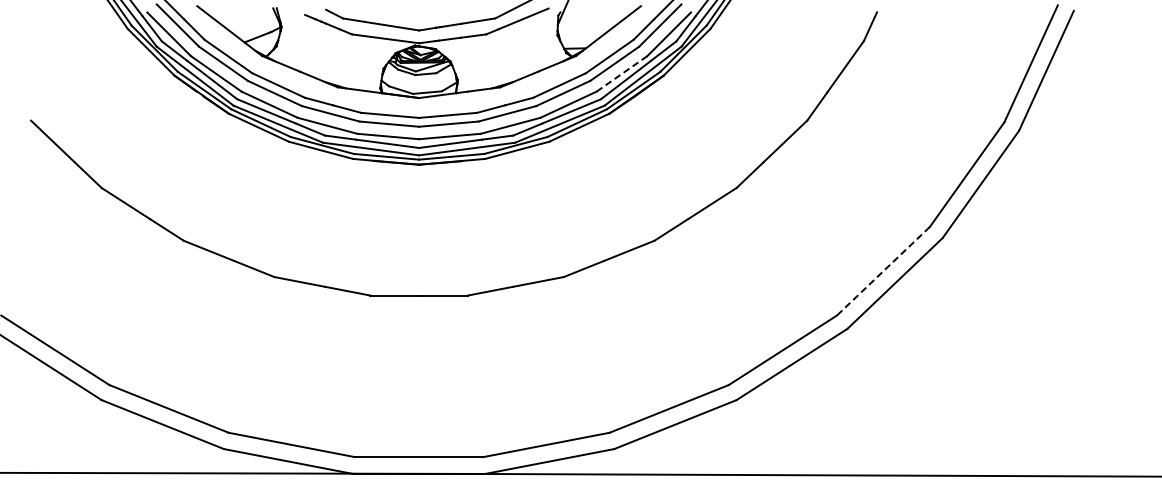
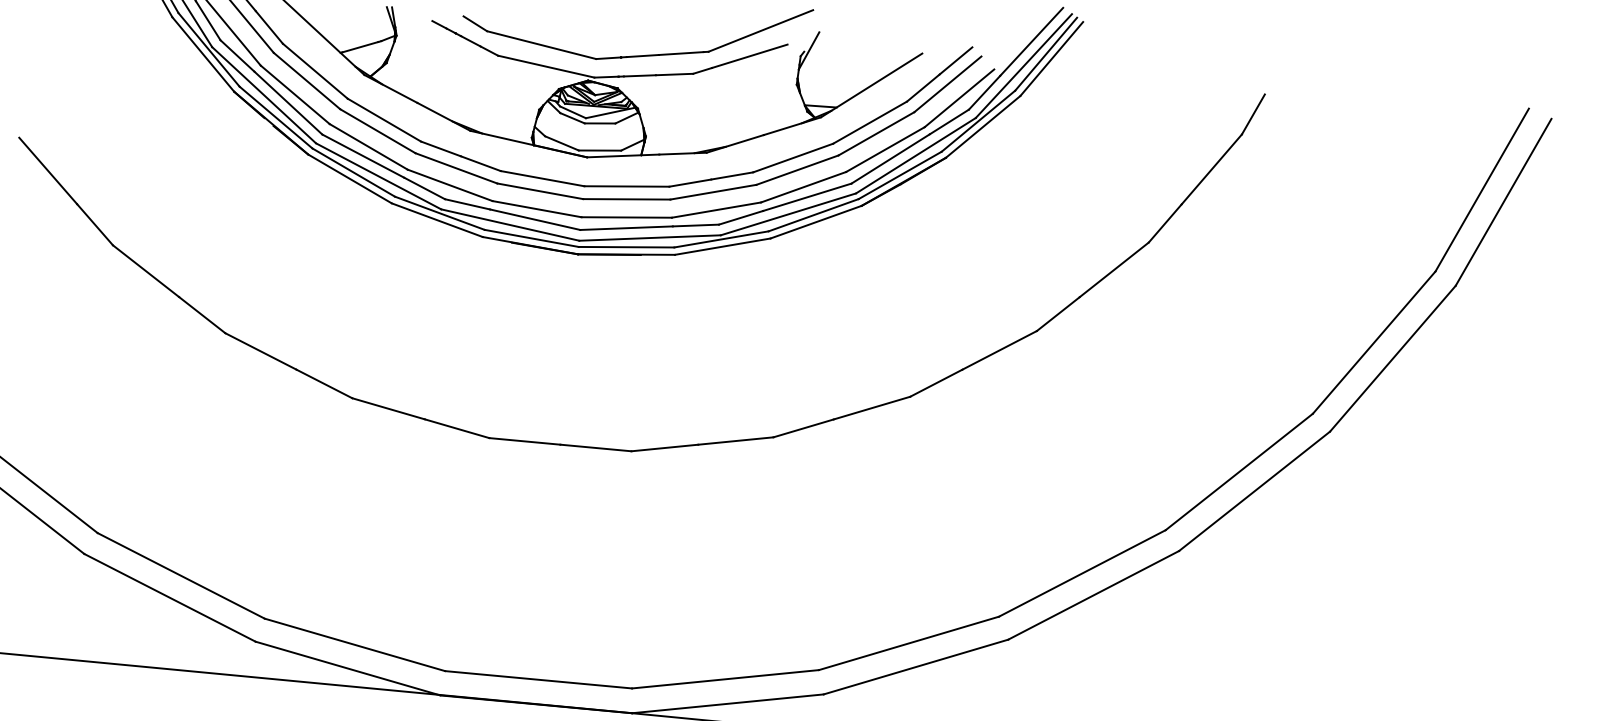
line: (621, 73) -> (884, 148), dashed -> solid
line: (883, 271) -> (1239, 472), dashed -> solid

